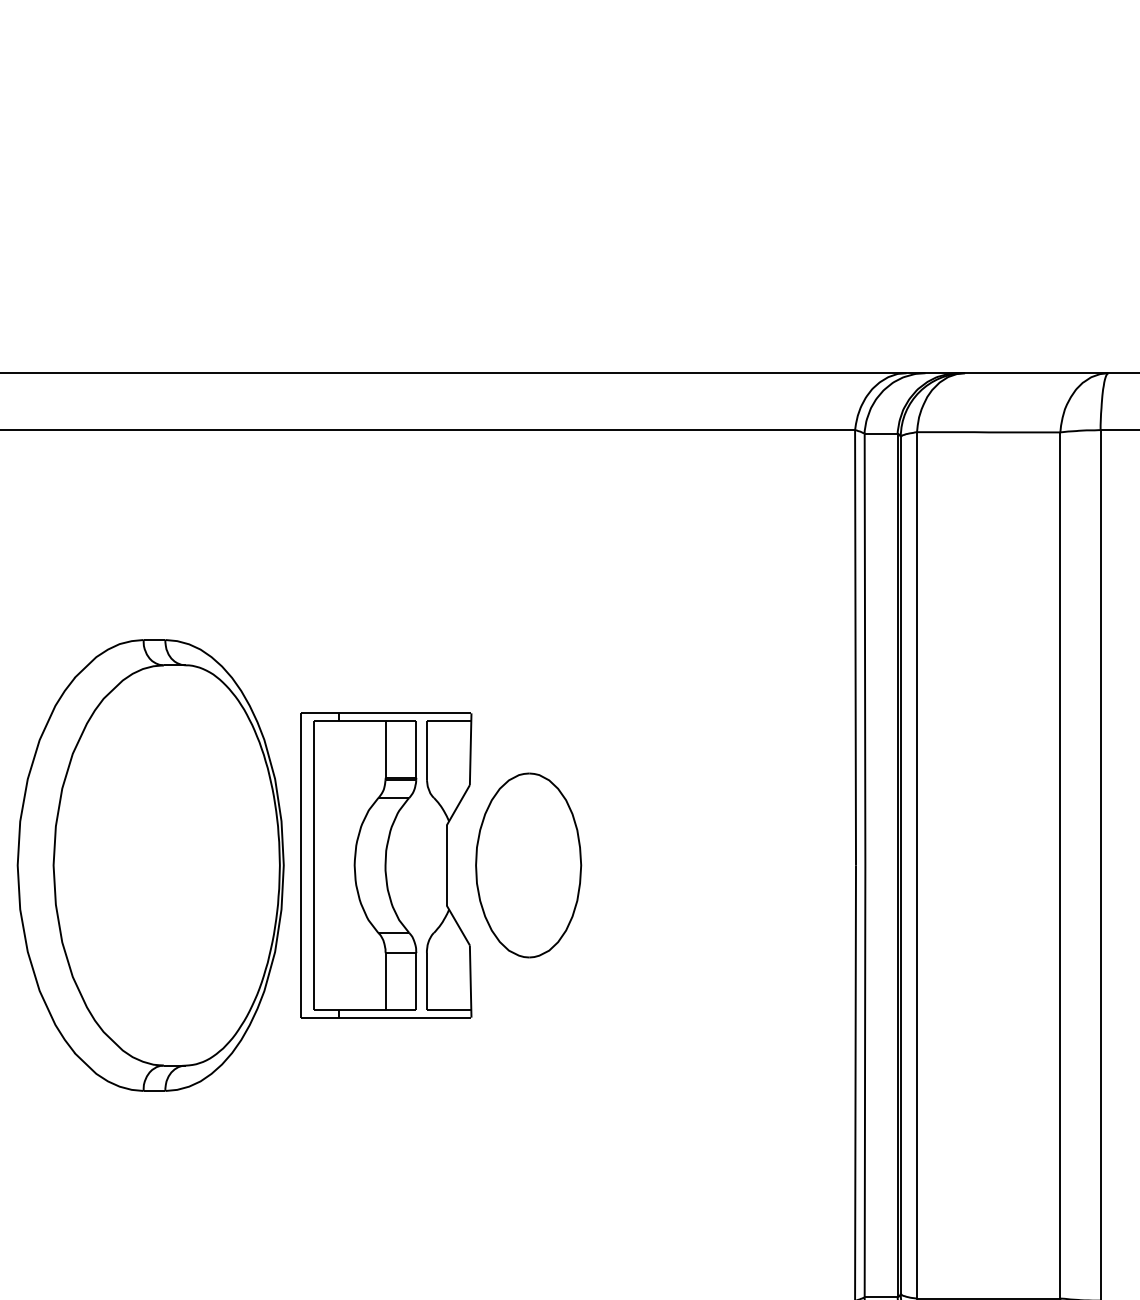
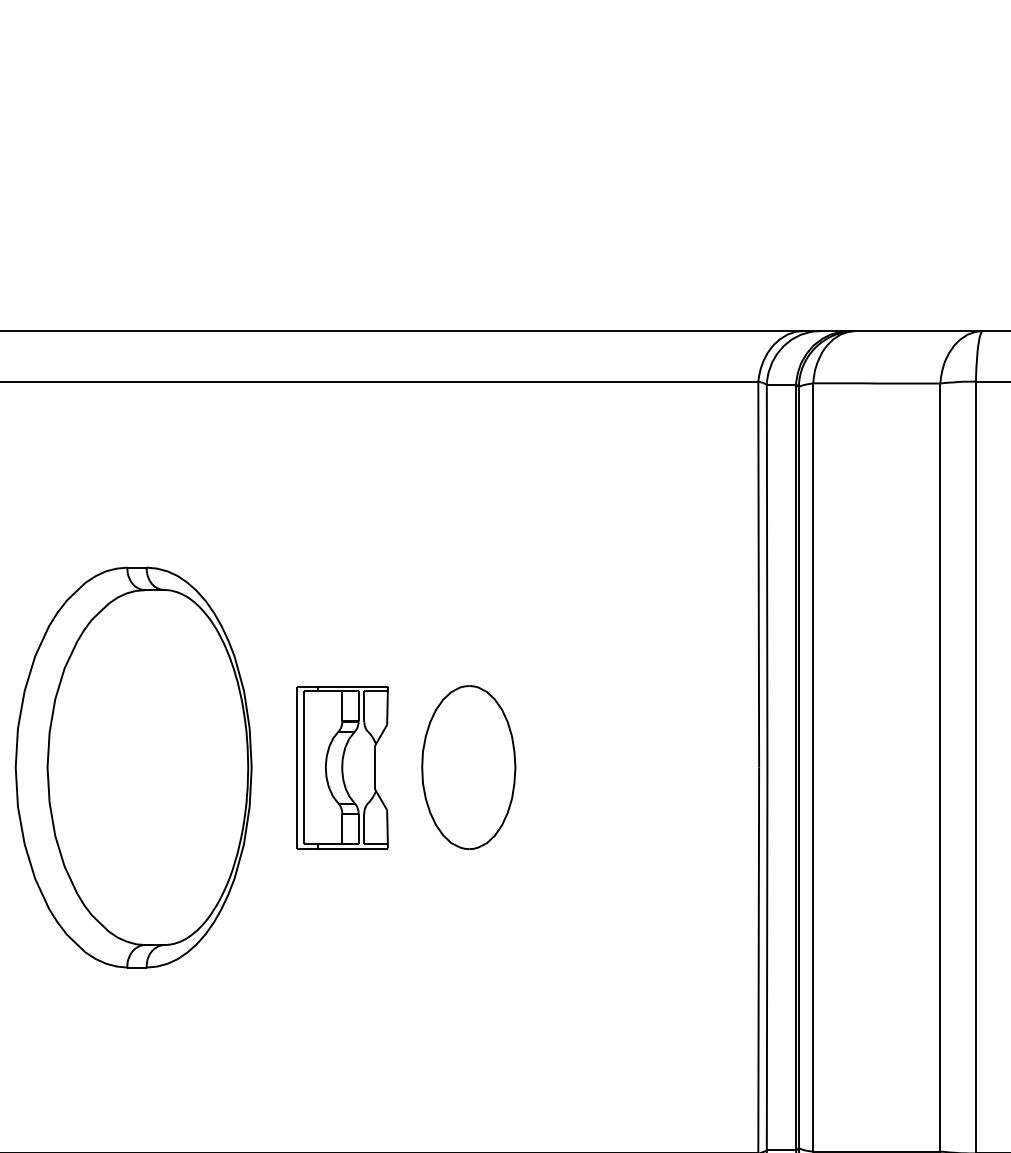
part: (386, 865) -> (342, 767), size x0.6

